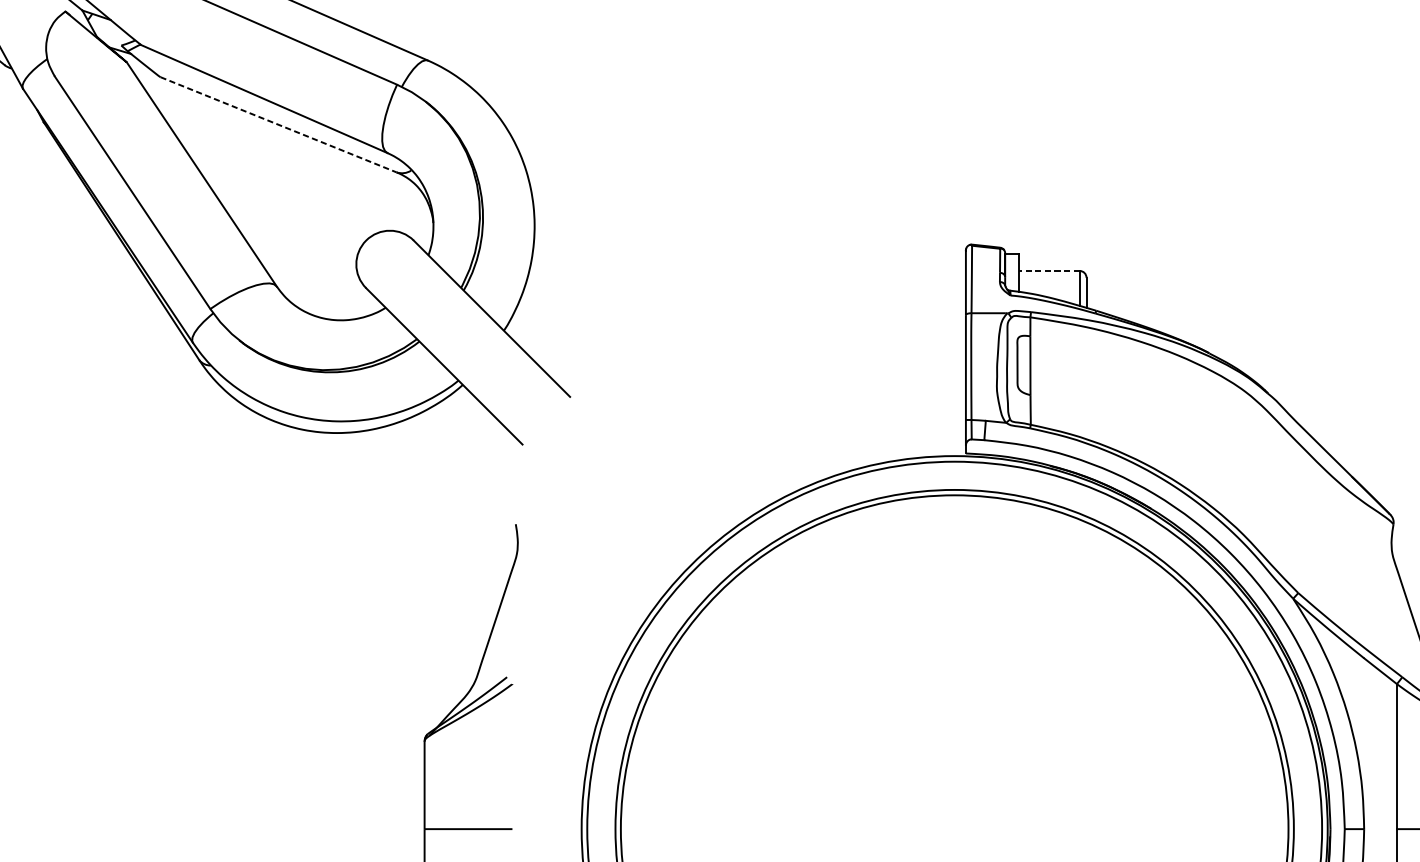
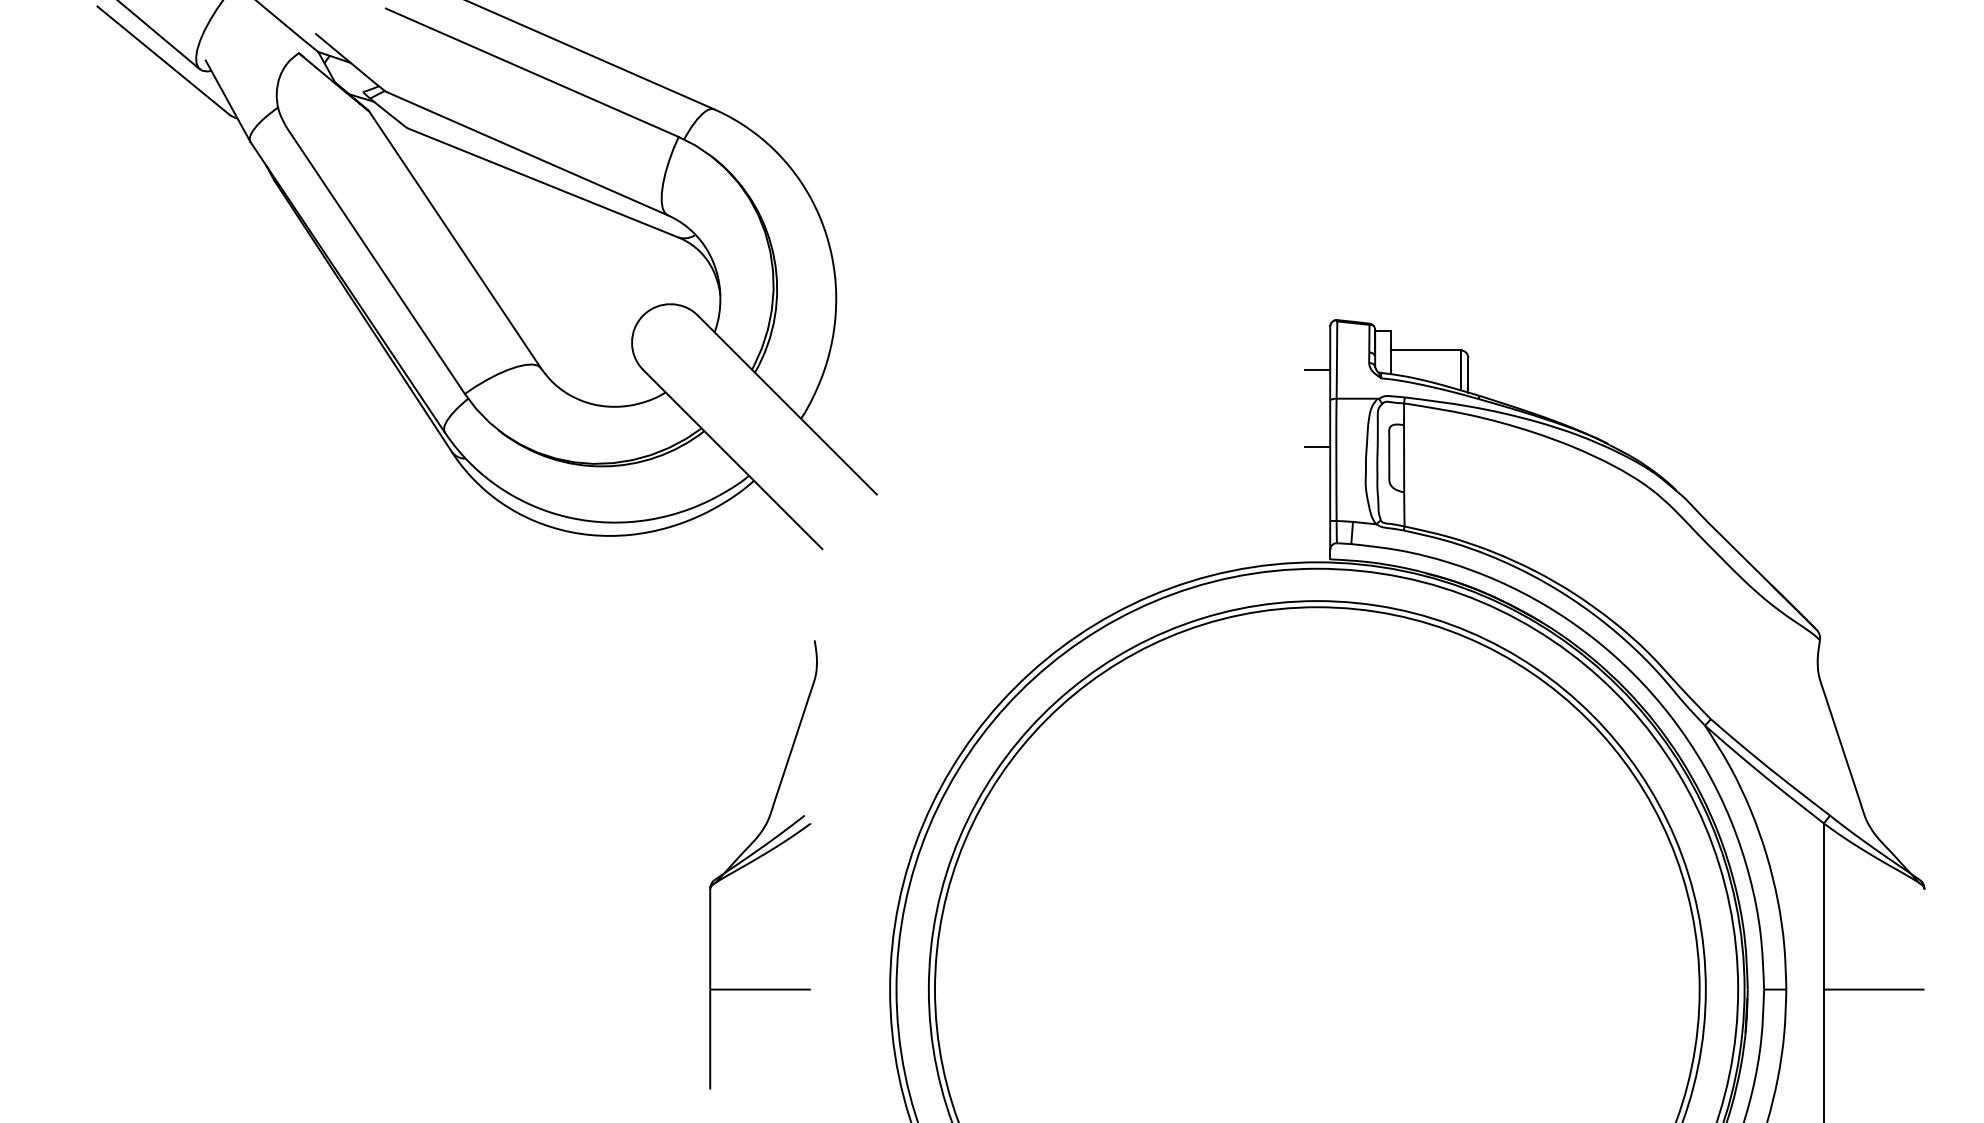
line: (278, 124) -> (542, 182), dashed -> solid
line: (1049, 271) -> (1425, 350), dashed -> solid
line: (954, 287) -> (1317, 369), added
line: (954, 354) -> (1317, 446), added

